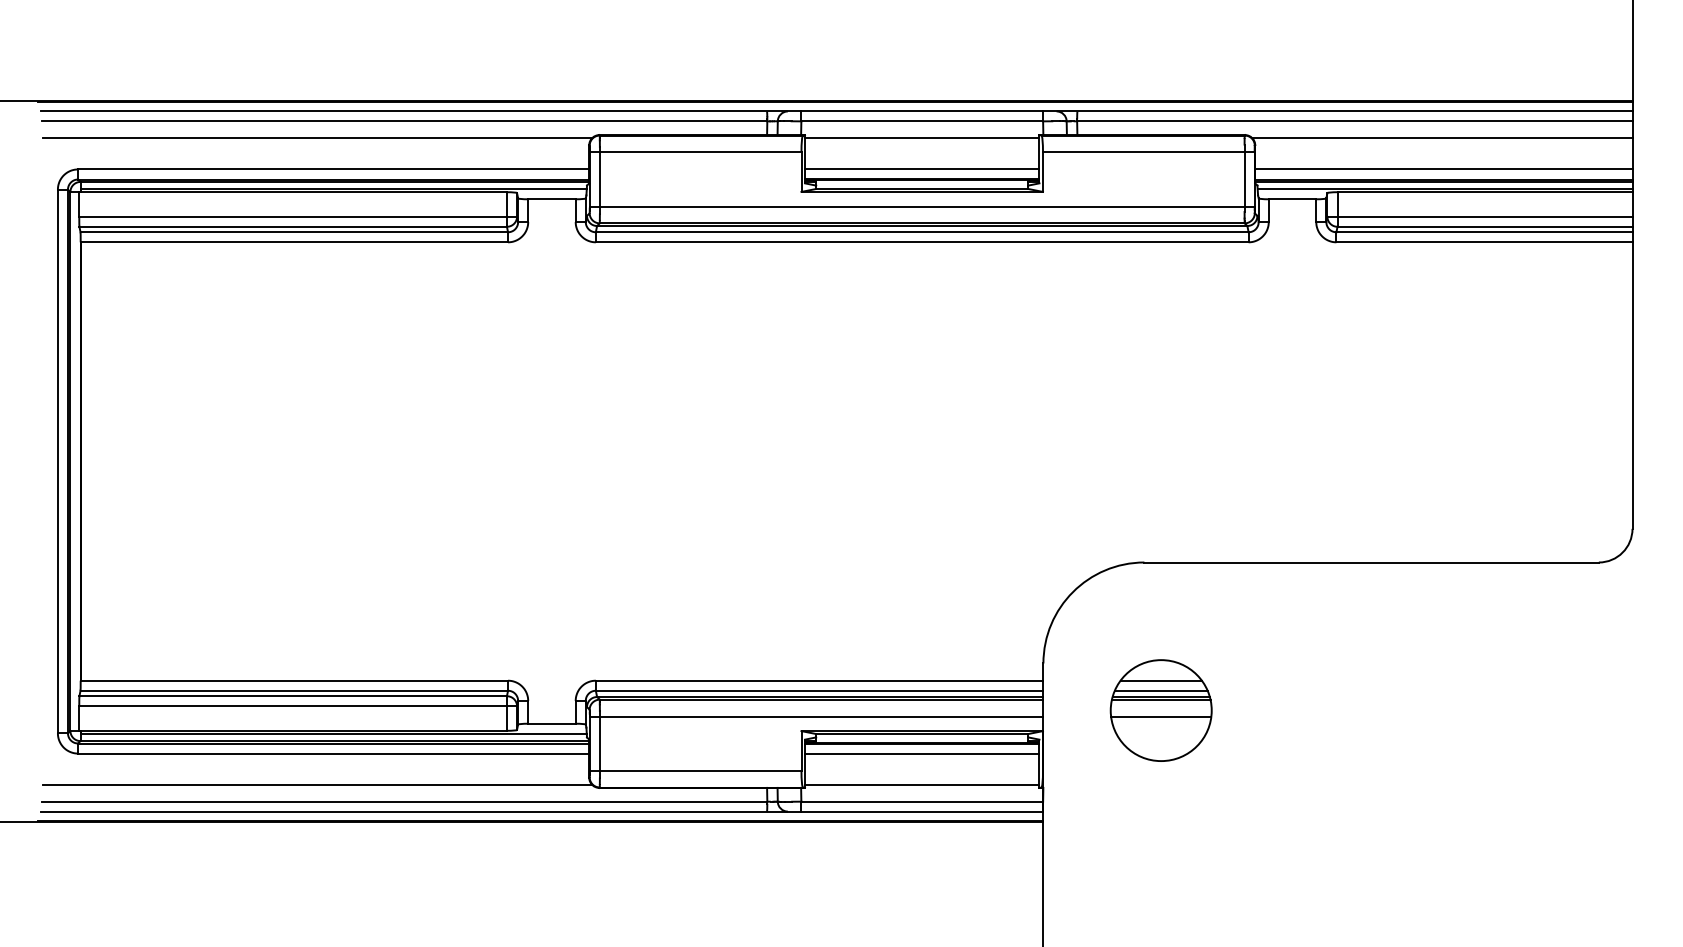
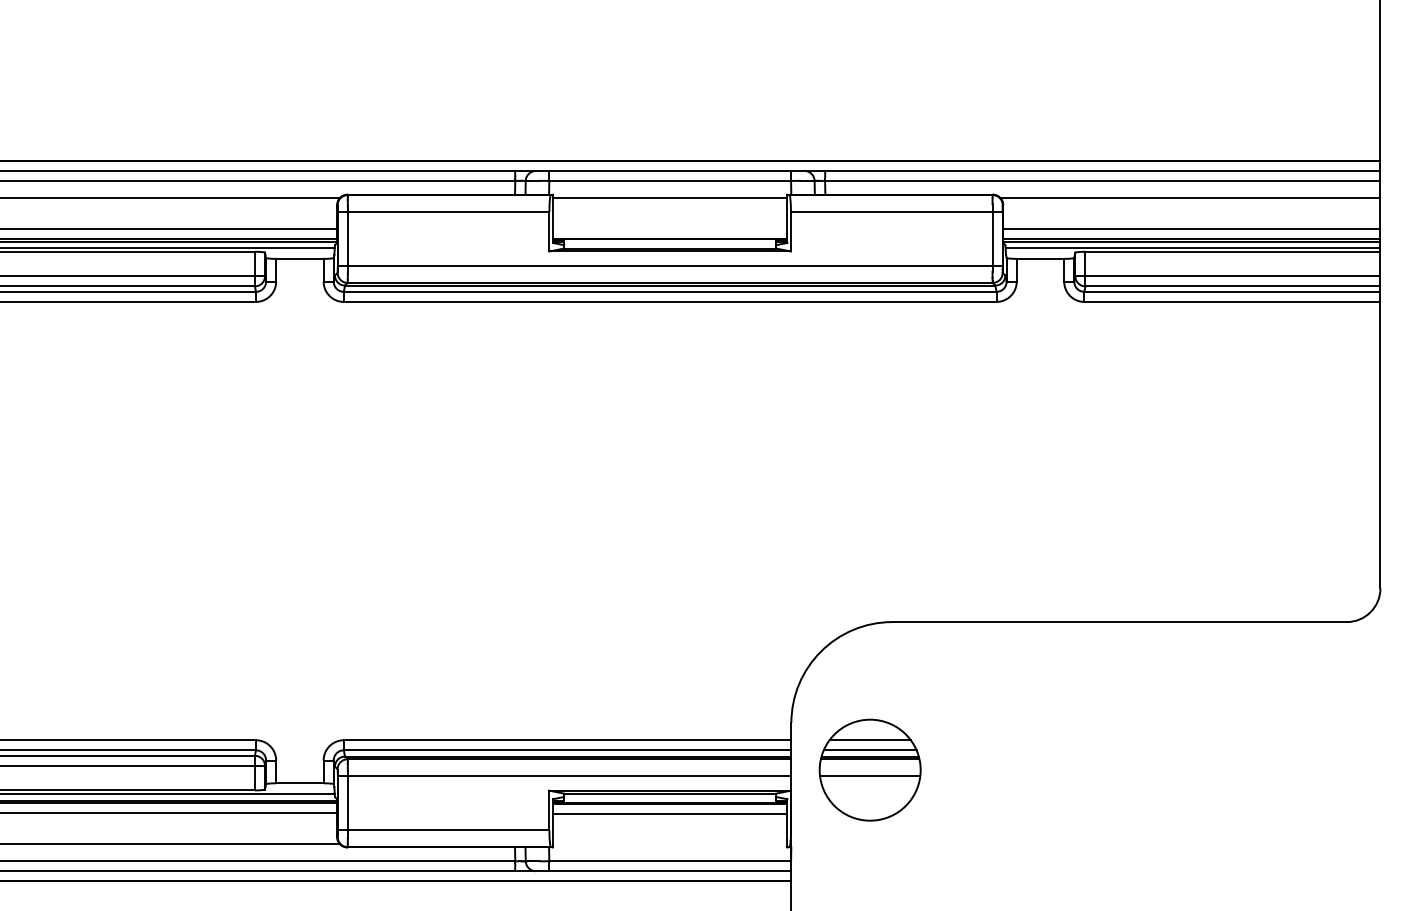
line: (922, 168) -> (670, 228), removed
part: (1160, 710) -> (869, 770), moved
line: (922, 784) -> (670, 844), removed

